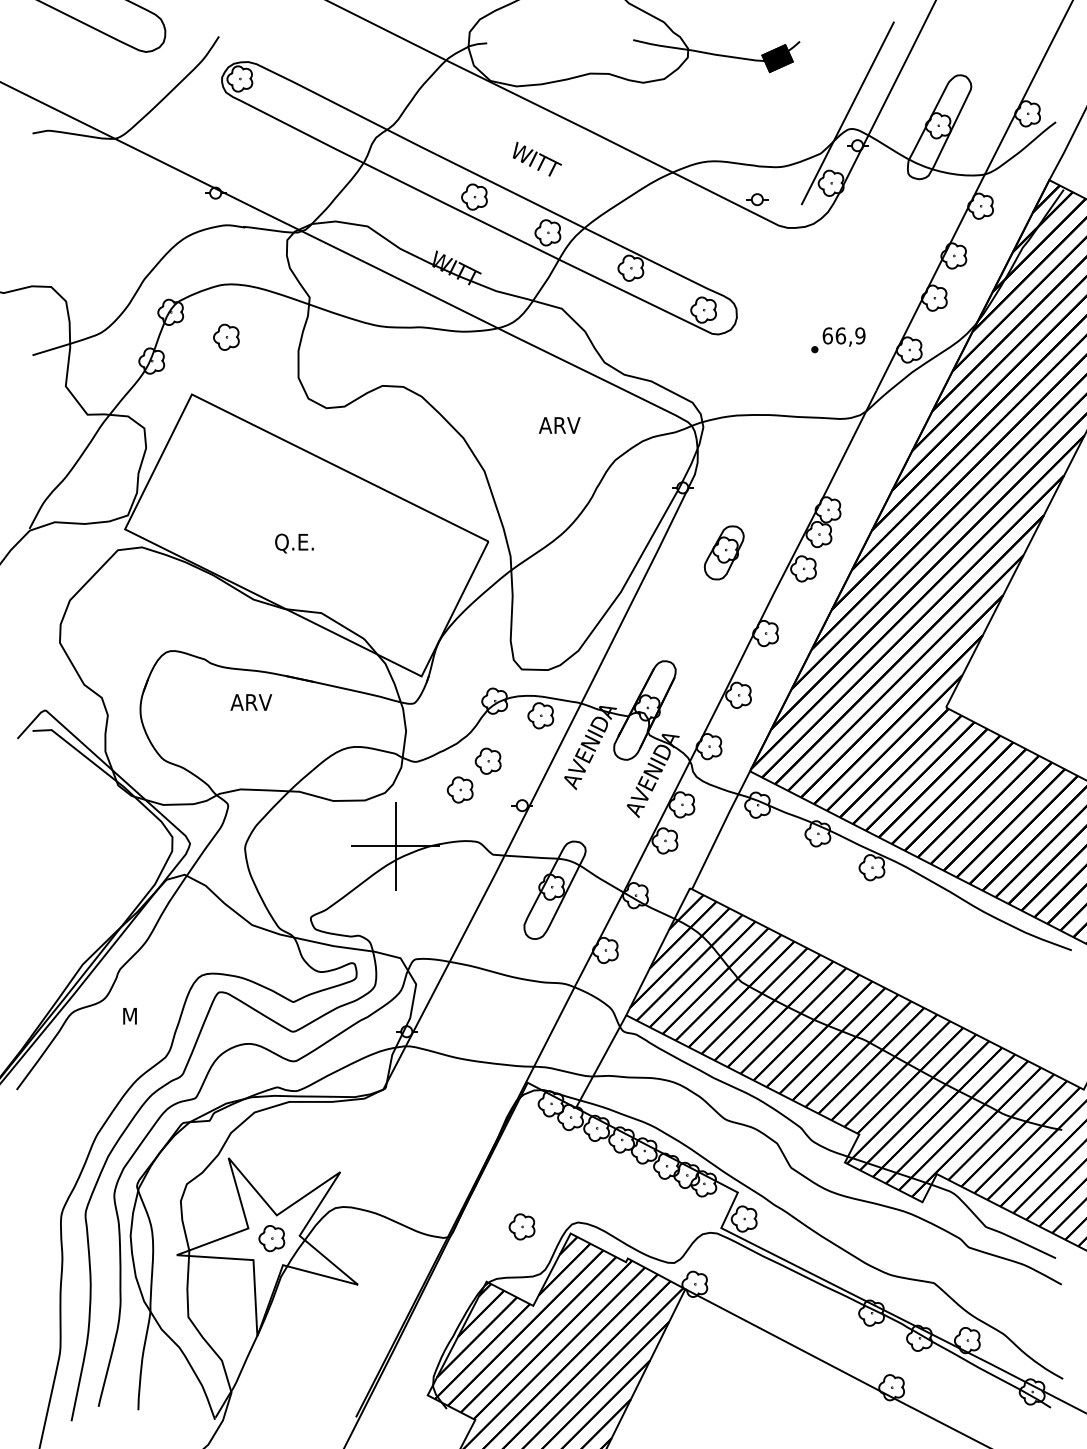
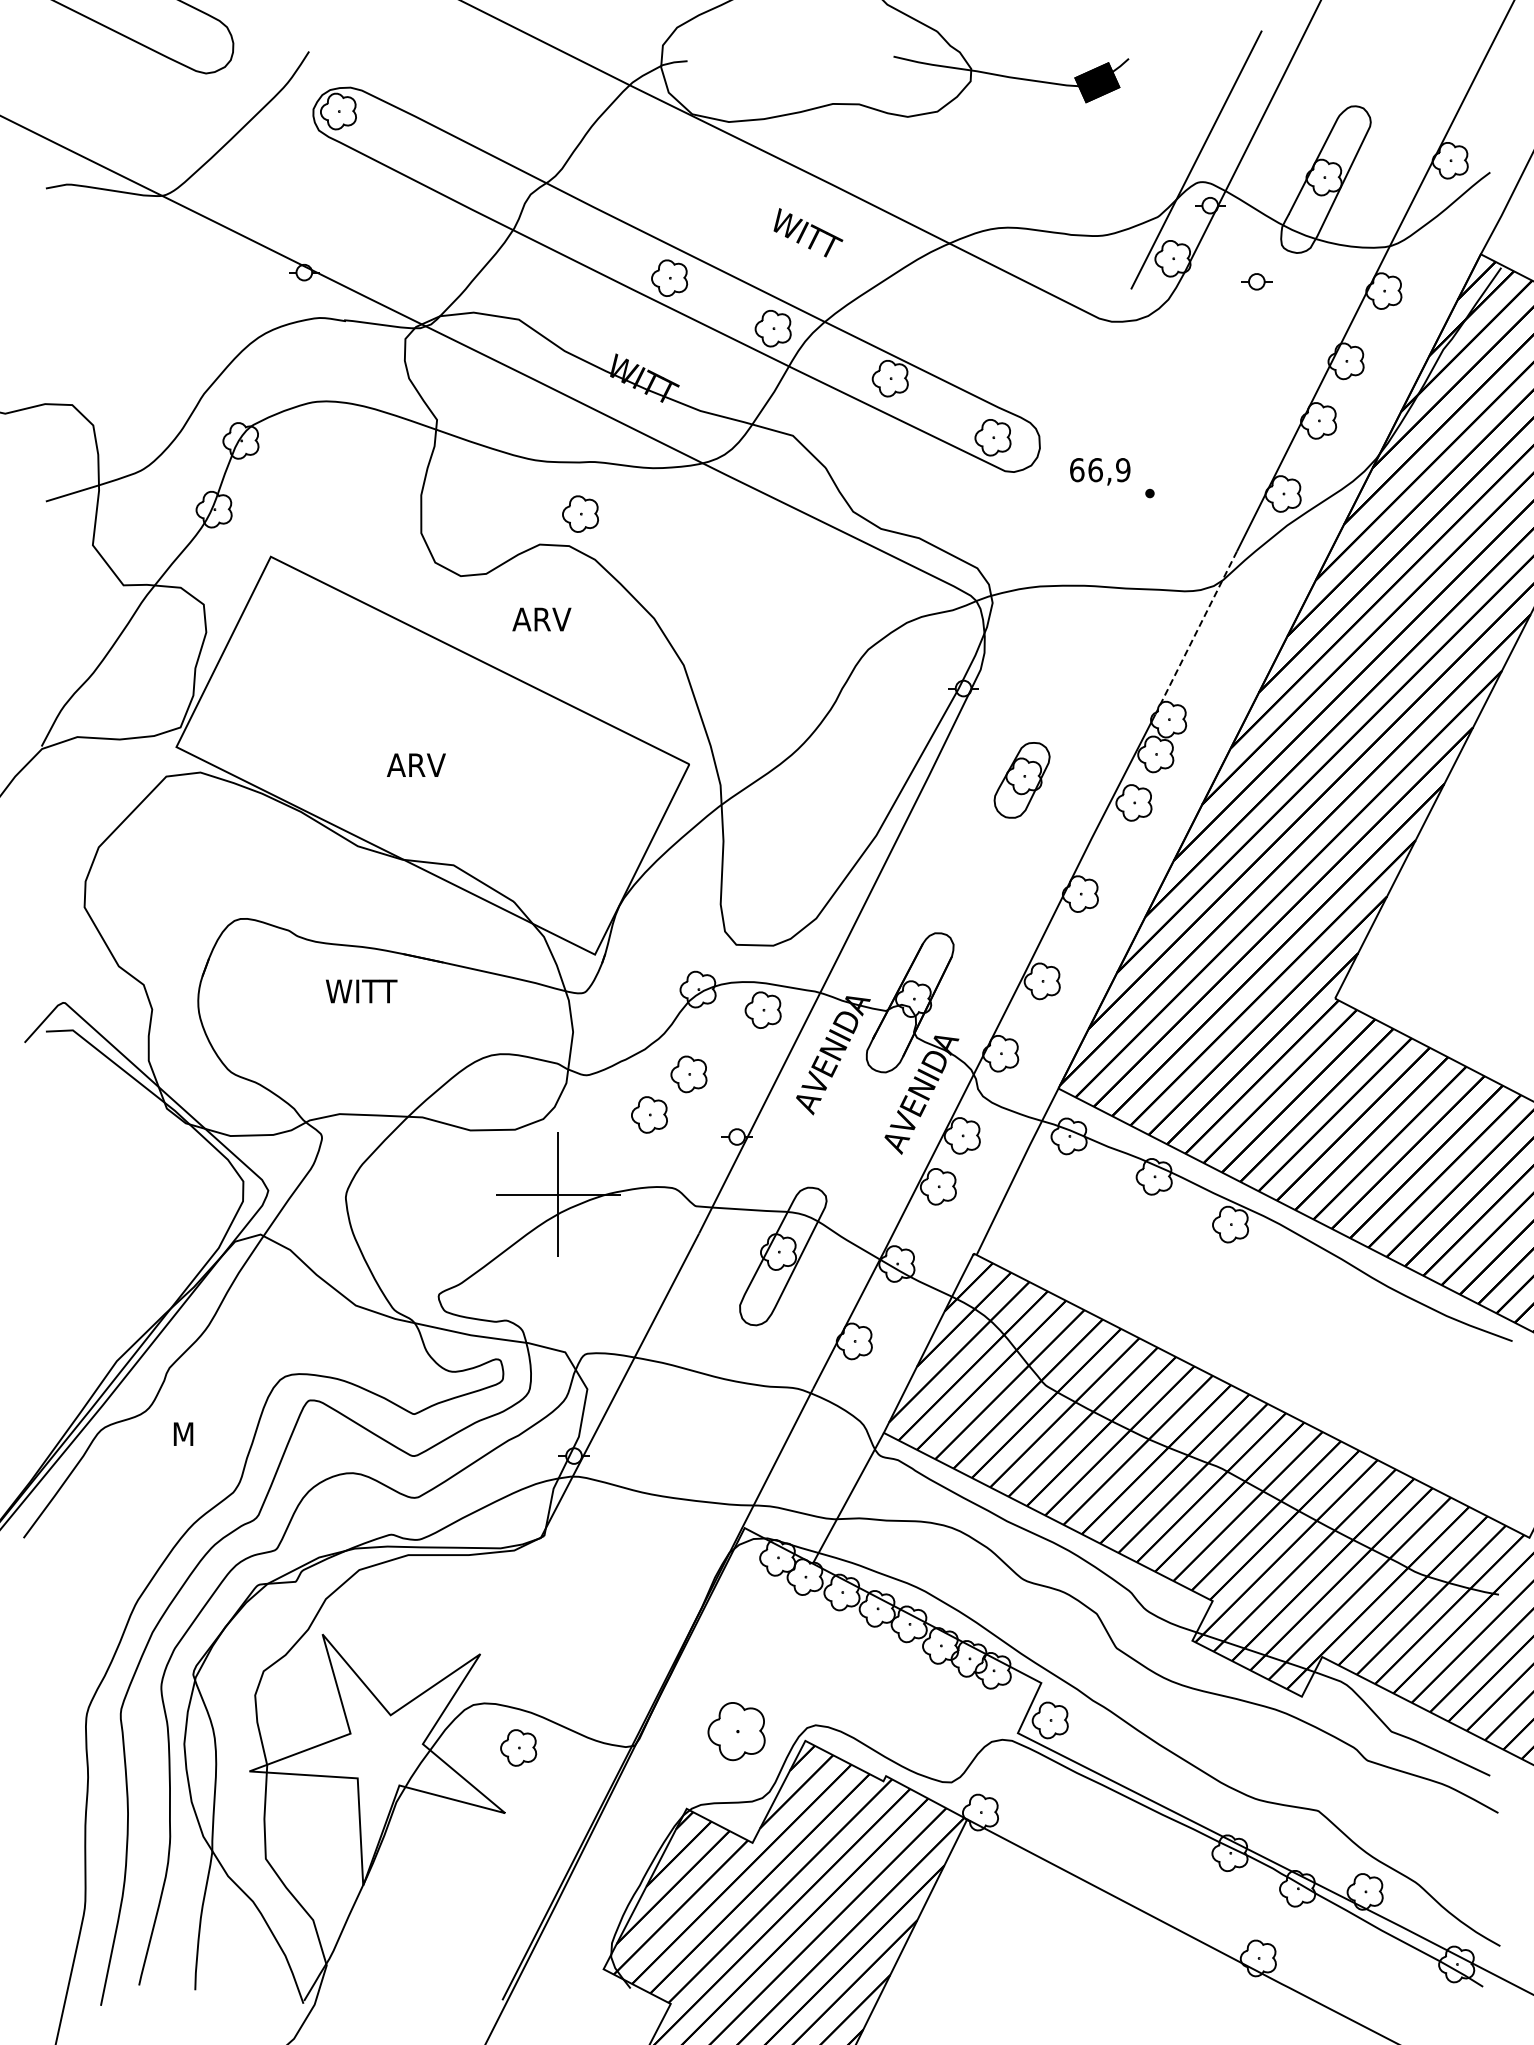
text: (537, 159) -> (808, 232), moved
part: (757, 199) -> (1256, 281), moved
part: (226, 336) -> (580, 513), moved
text: (844, 336) -> (1100, 471), moved
text: (559, 425) -> (541, 619), moved
line: (847, 448) -> (1195, 633), solid -> dashed
text: (295, 543) -> (416, 767), Q.E. -> ARV
text: (256, 702) -> (361, 991), ARV -> WITT
part: (521, 1226) -> (736, 1731), size x1.6
part: (271, 1238) -> (518, 1747), moved

